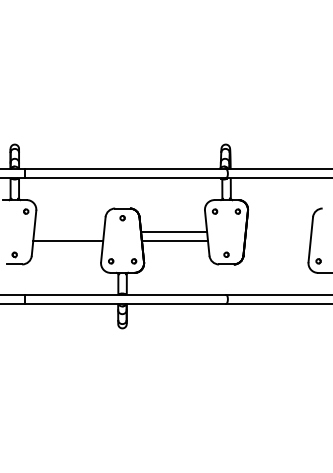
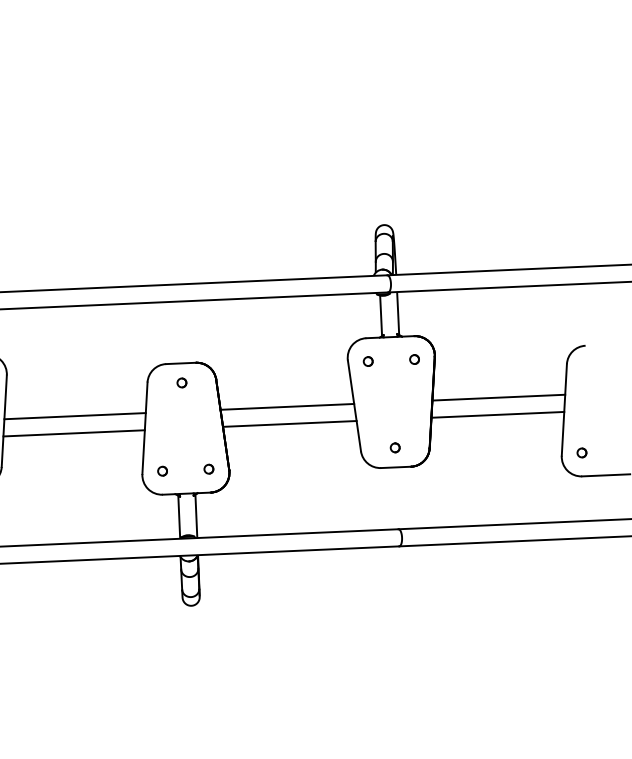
line: (69, 232) -> (75, 416), added
line: (278, 232) -> (498, 398), added
line: (277, 240) -> (497, 414), added

